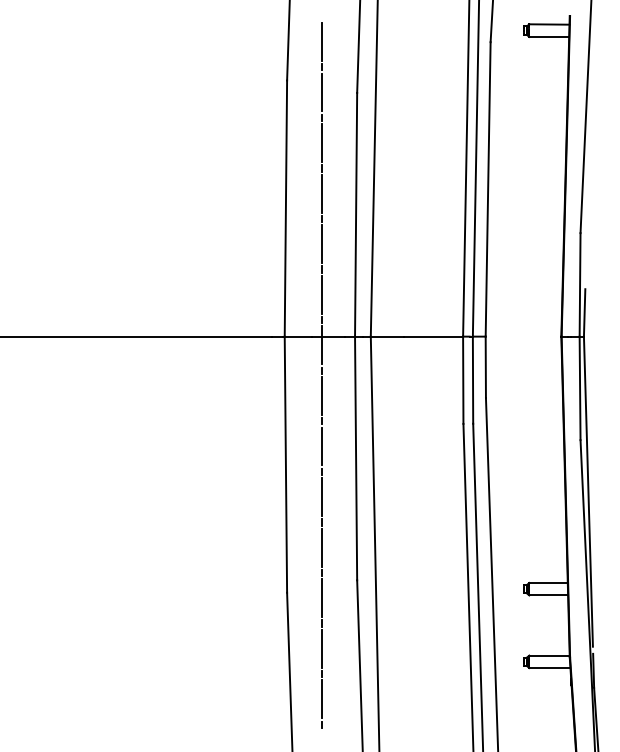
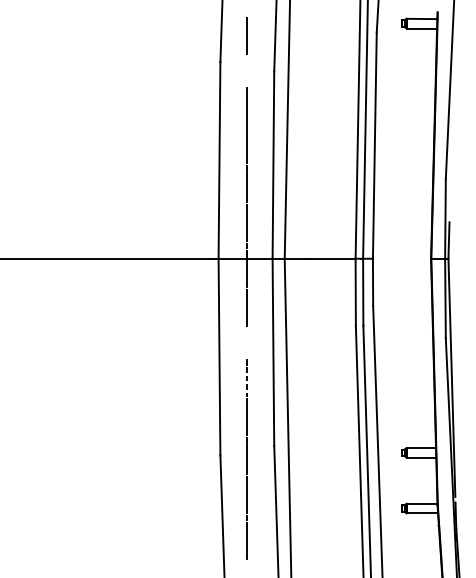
line: (322, 92) -> (247, 71), removed
line: (322, 446) -> (247, 343), removed
line: (322, 497) -> (247, 382), solid -> dashed

